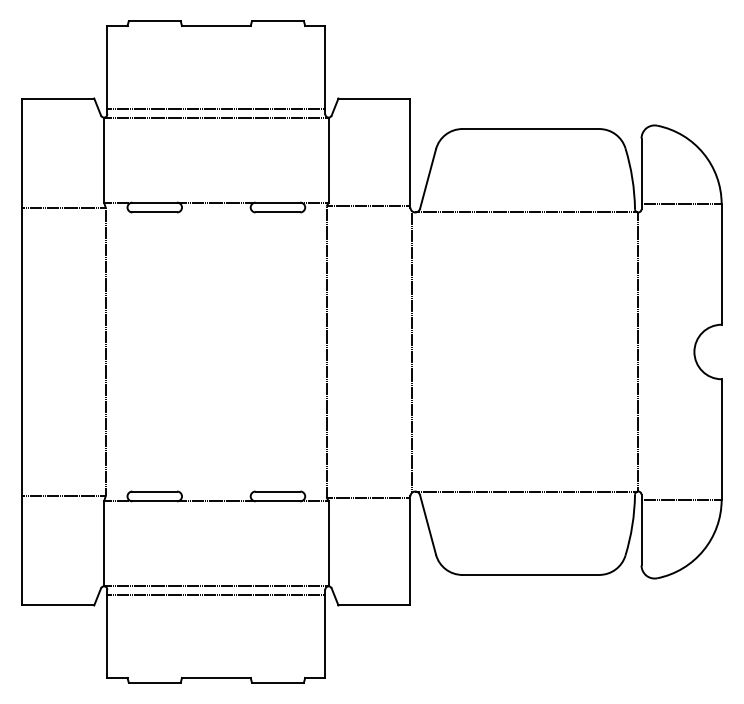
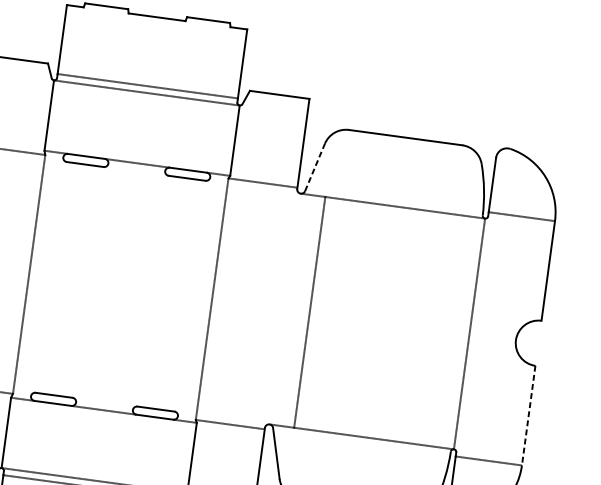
line: (428, 179) -> (315, 167), solid -> dashed
line: (412, 351) -> (310, 312), moved
line: (721, 439) -> (528, 415), solid -> dashed

